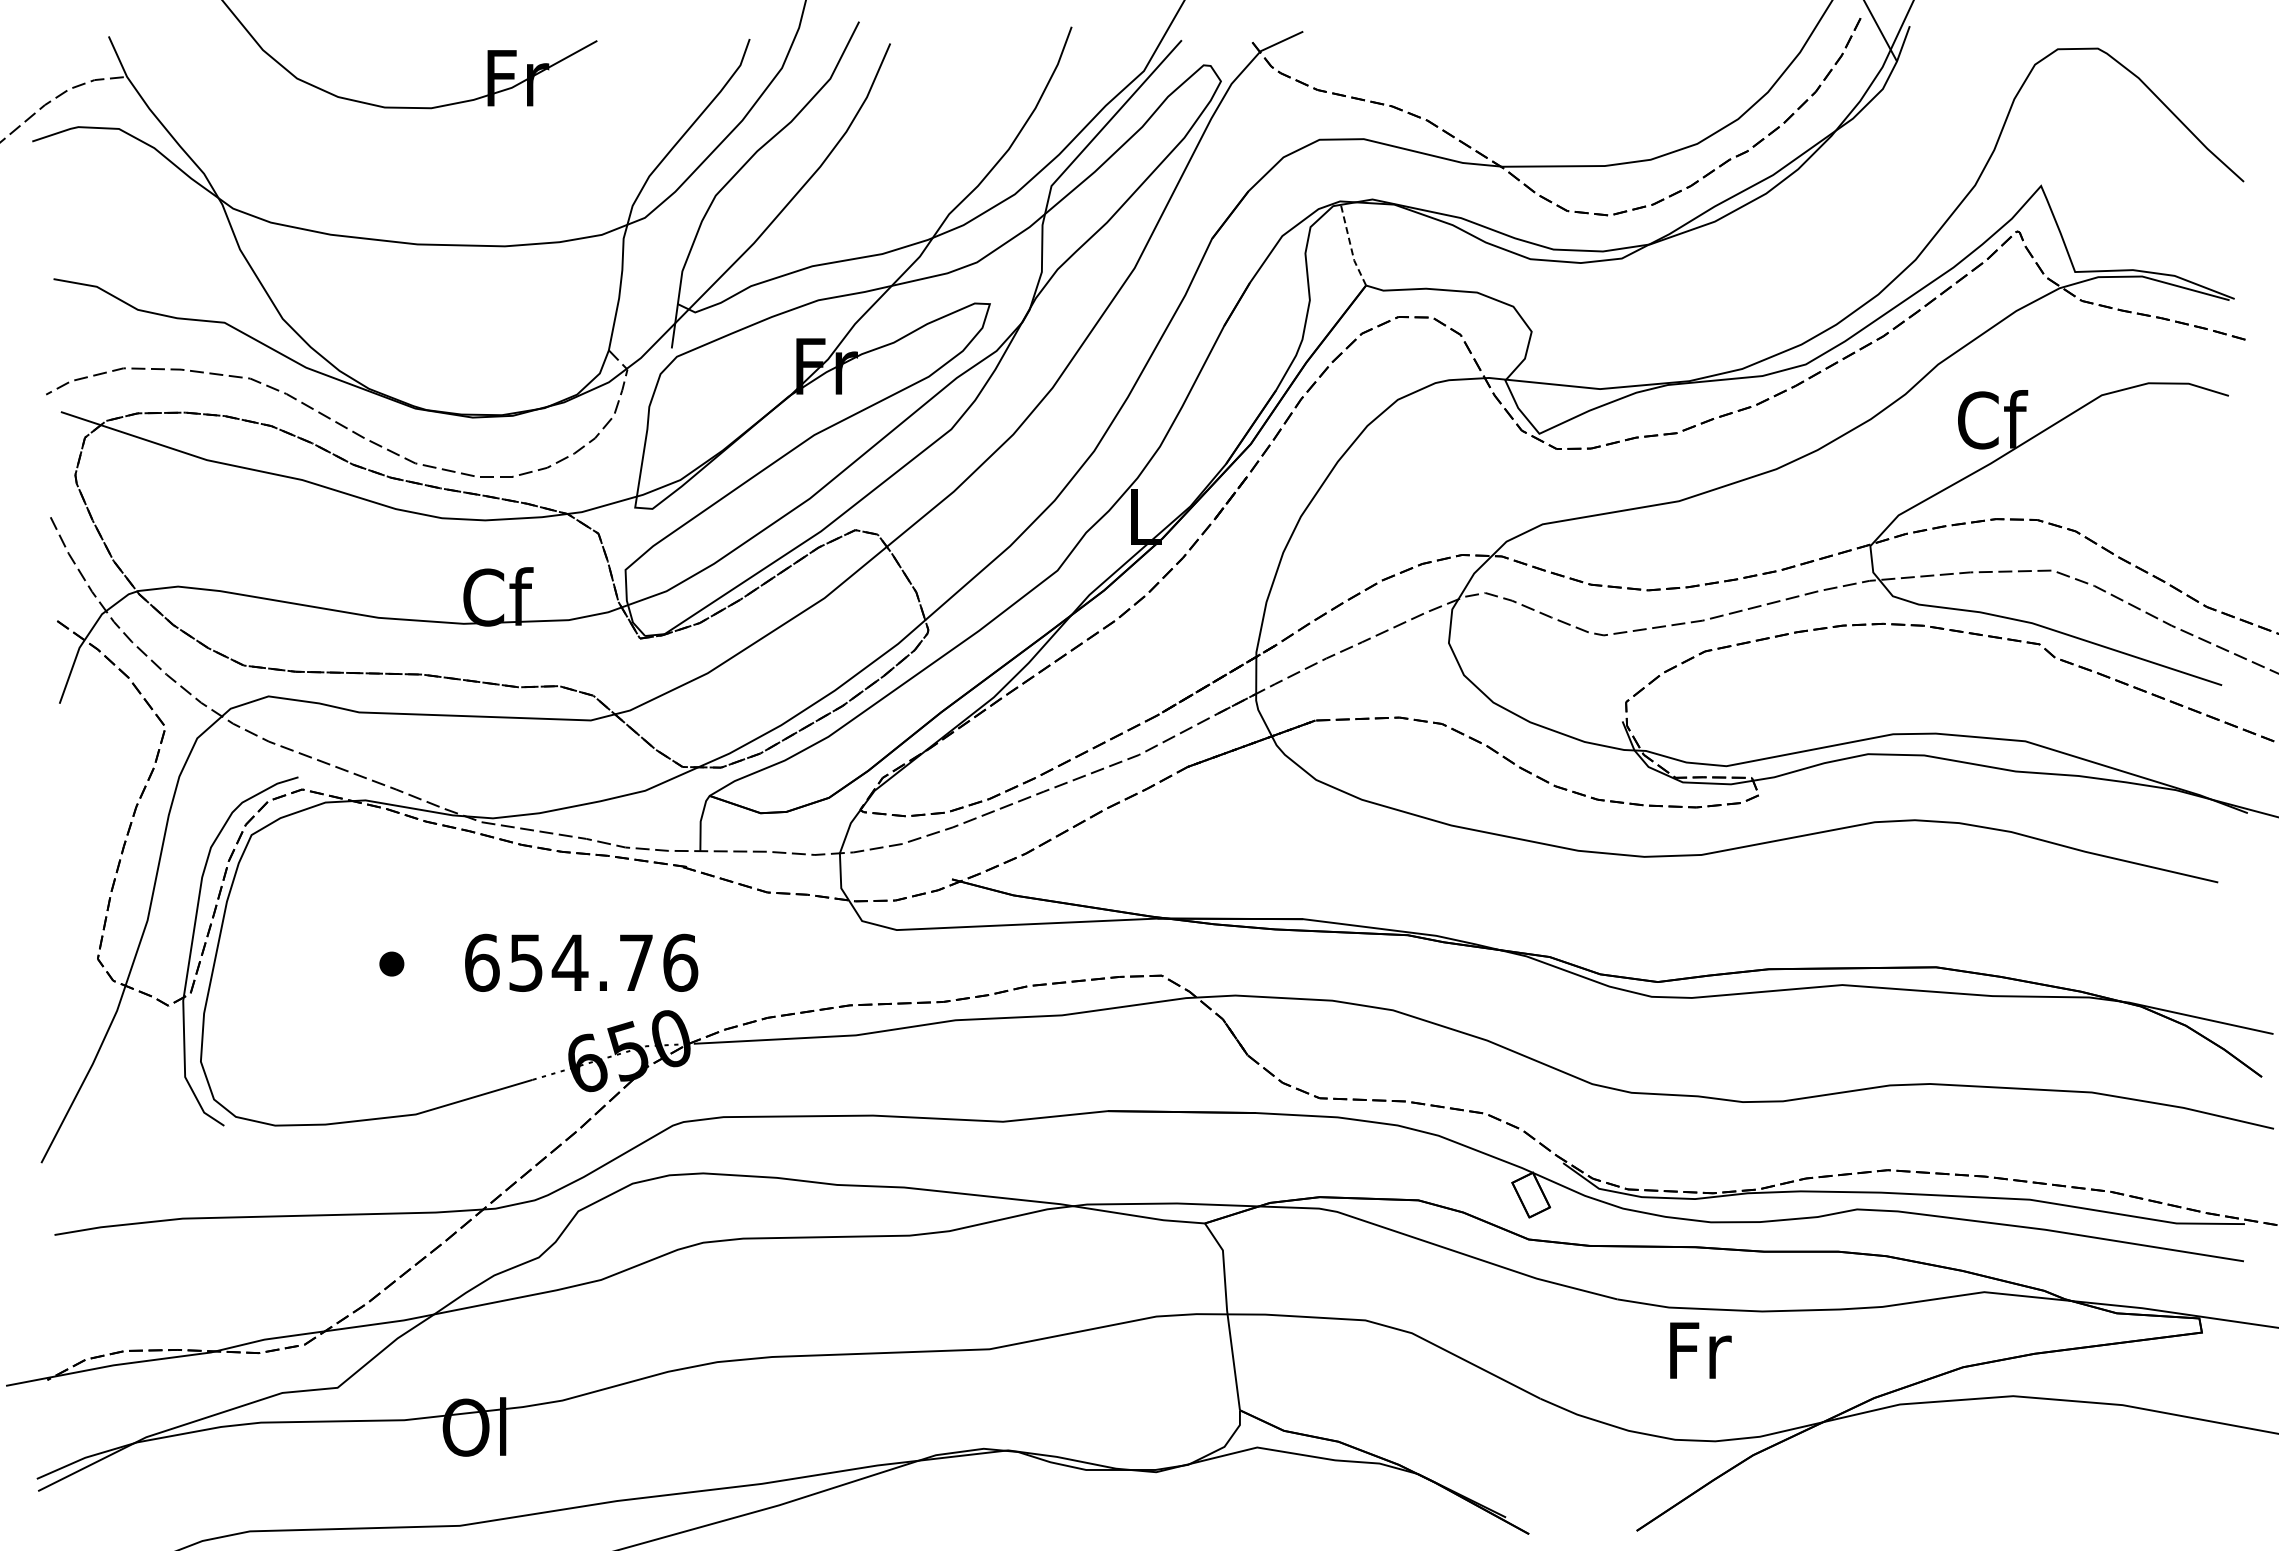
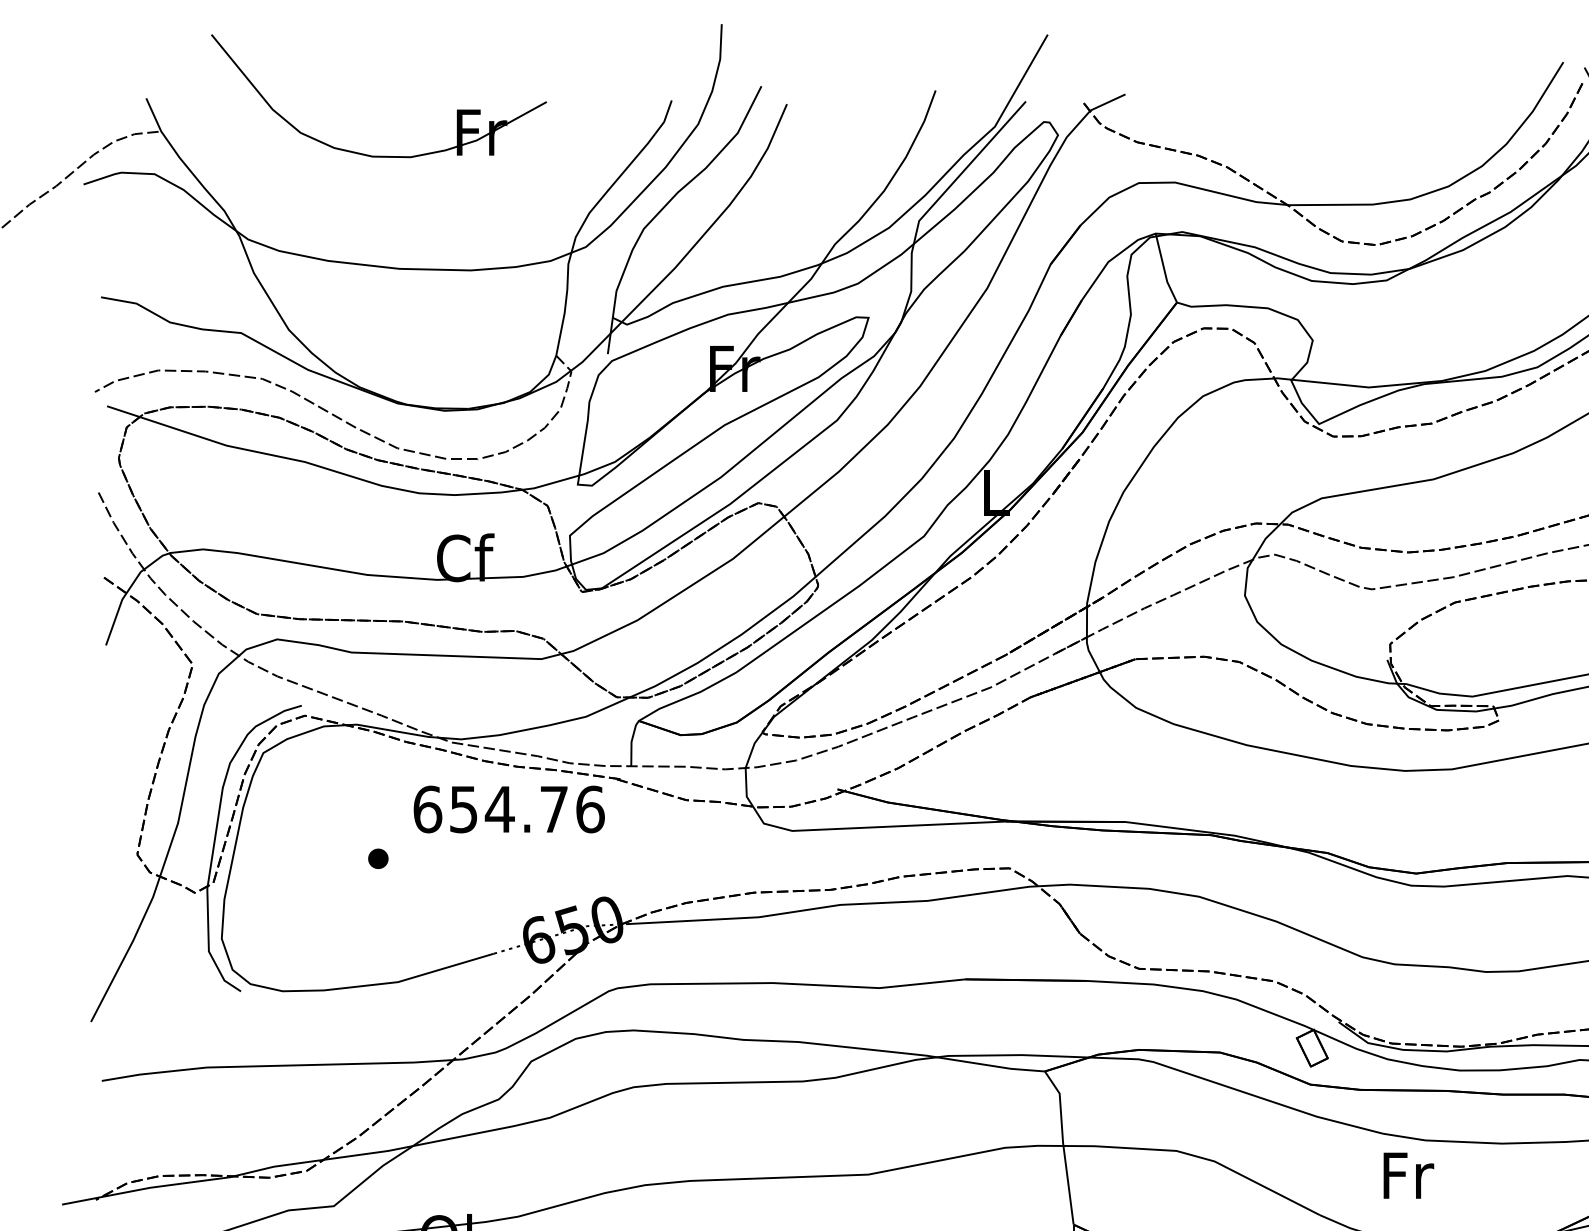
line: (1350, 244) -> (1164, 268), dashed -> solid
text: (581, 962) -> (509, 809), moved
text: (1700, 1350) -> (1408, 1175), moved

